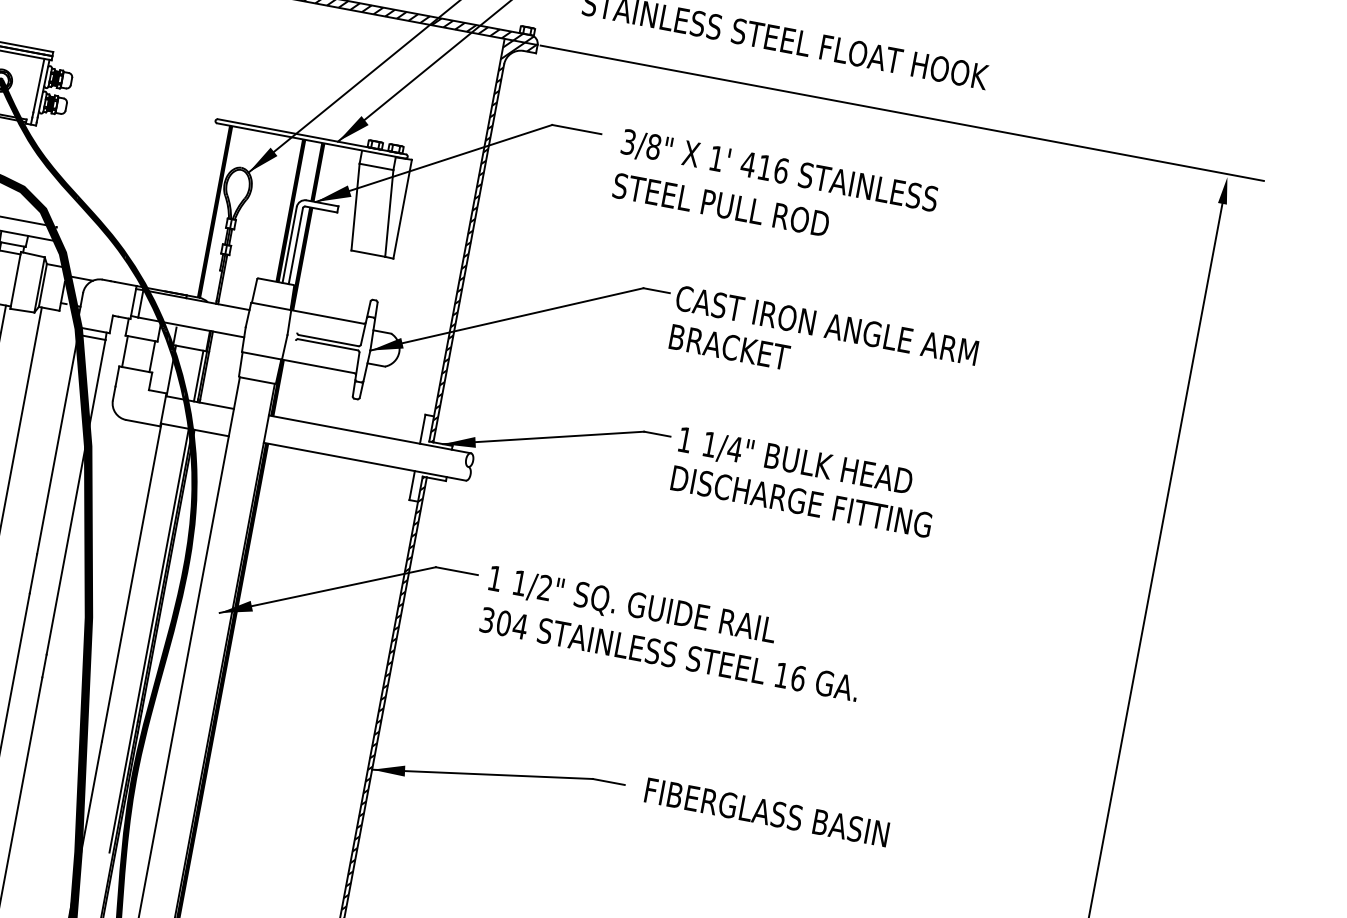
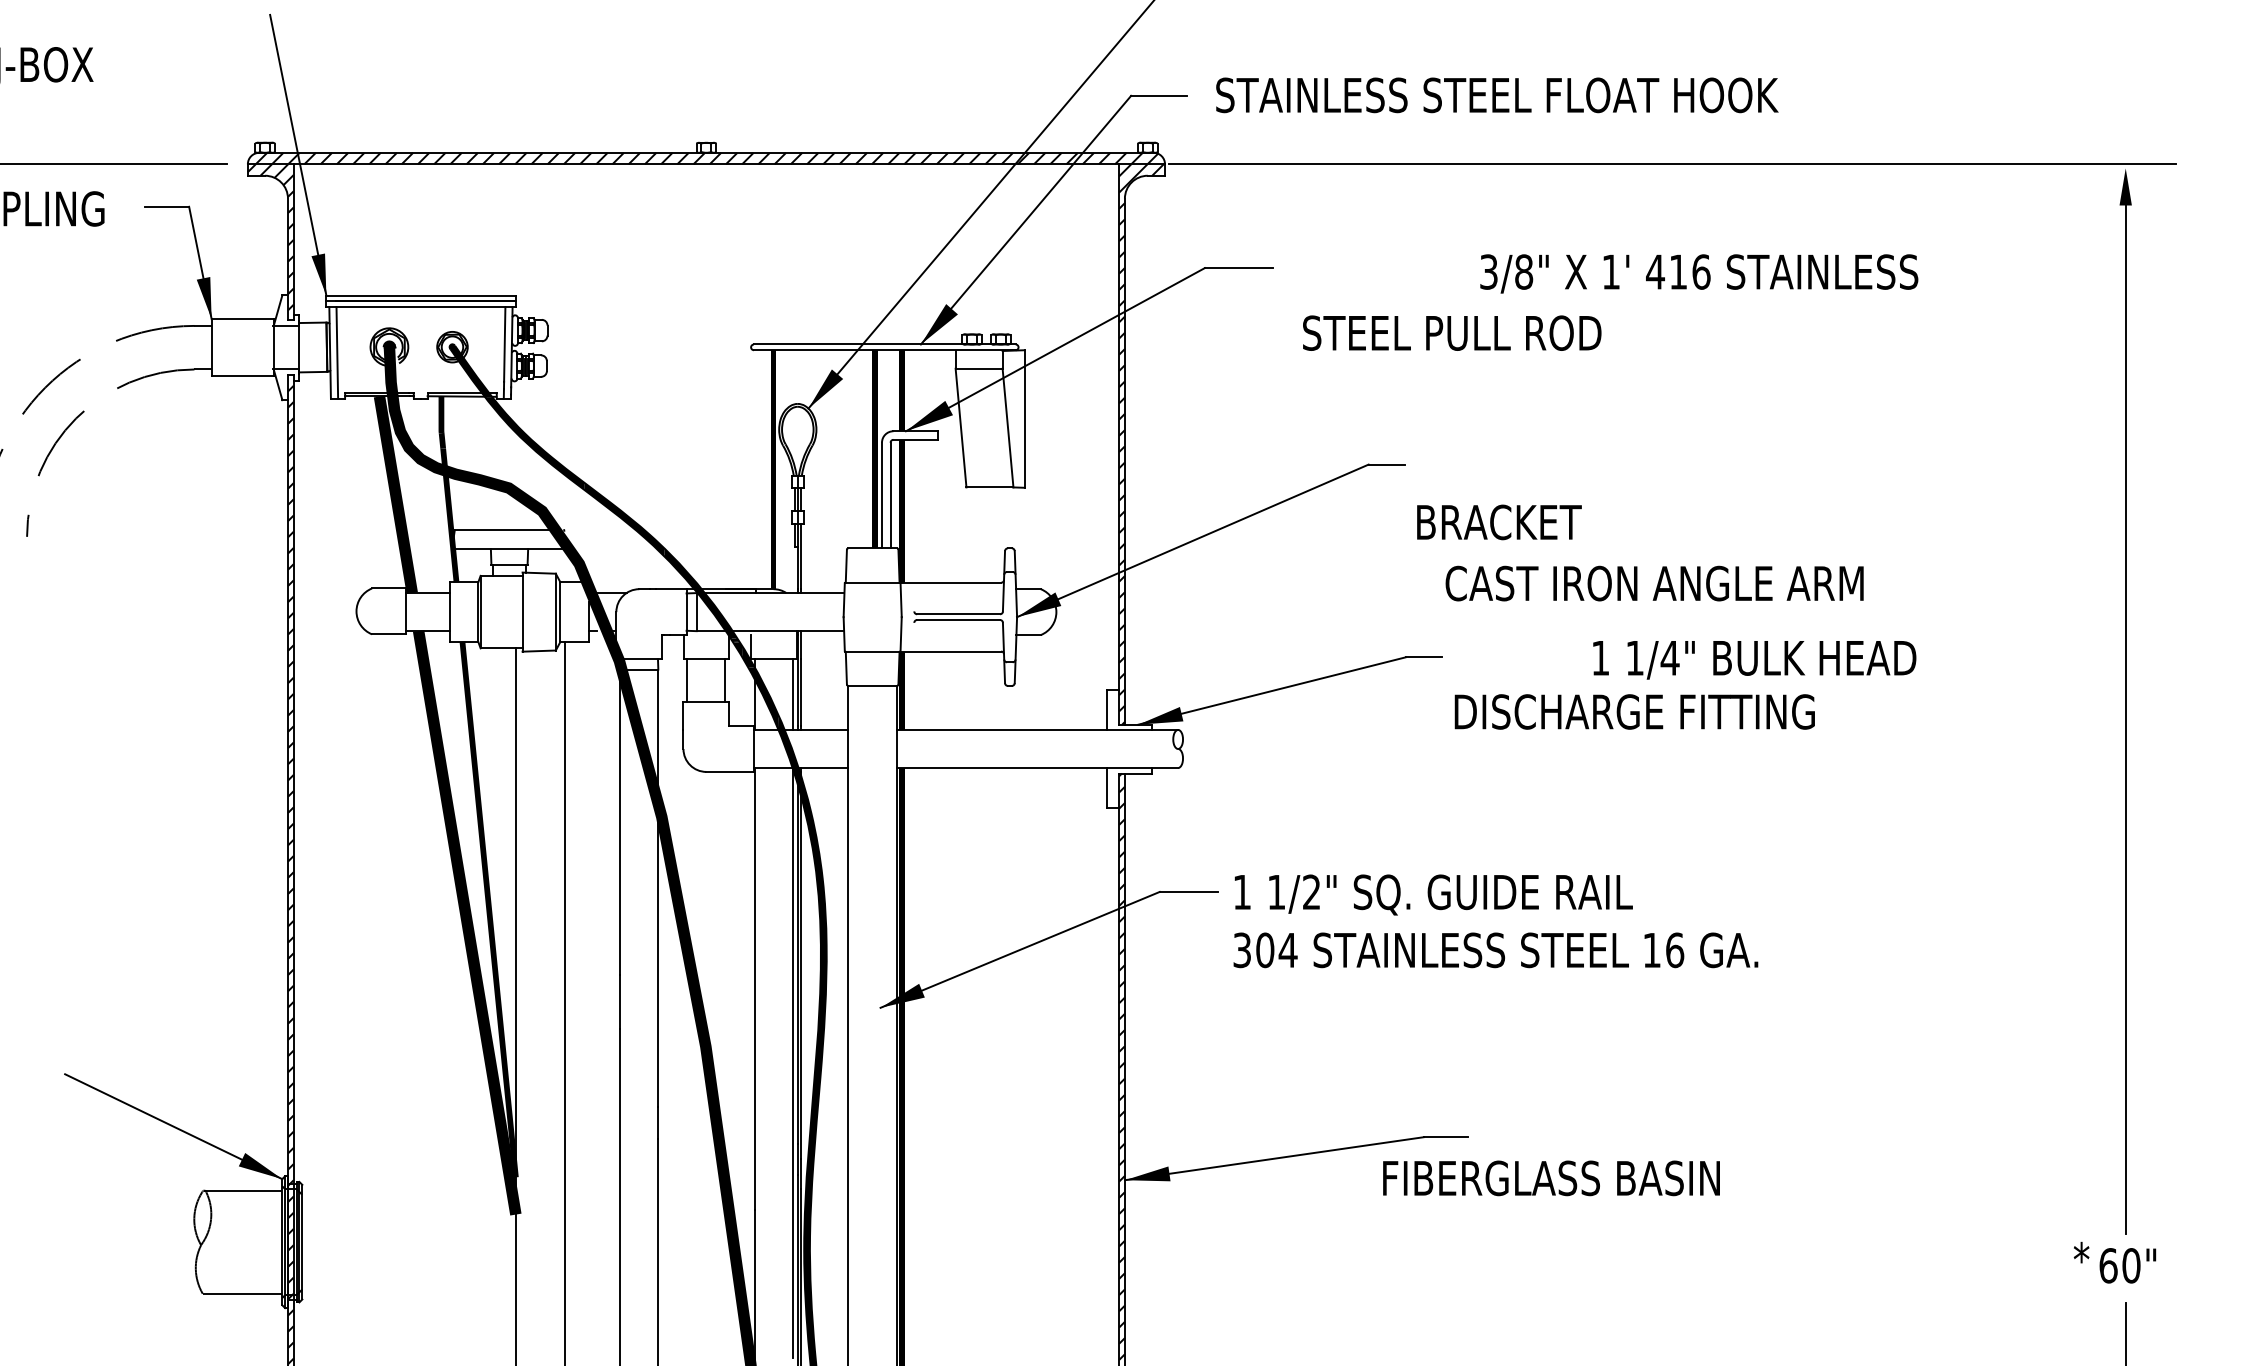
text: (779, 171) -> (1699, 273), moved
text: (826, 325) -> (1654, 583), moved
text: (795, 462) -> (1754, 660), moved
text: (766, 812) -> (1551, 1178), moved

